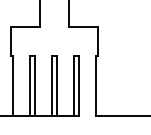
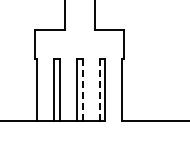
line: (57, 86) -> (82, 90), solid -> dashed
line: (73, 86) -> (99, 90), solid -> dashed

